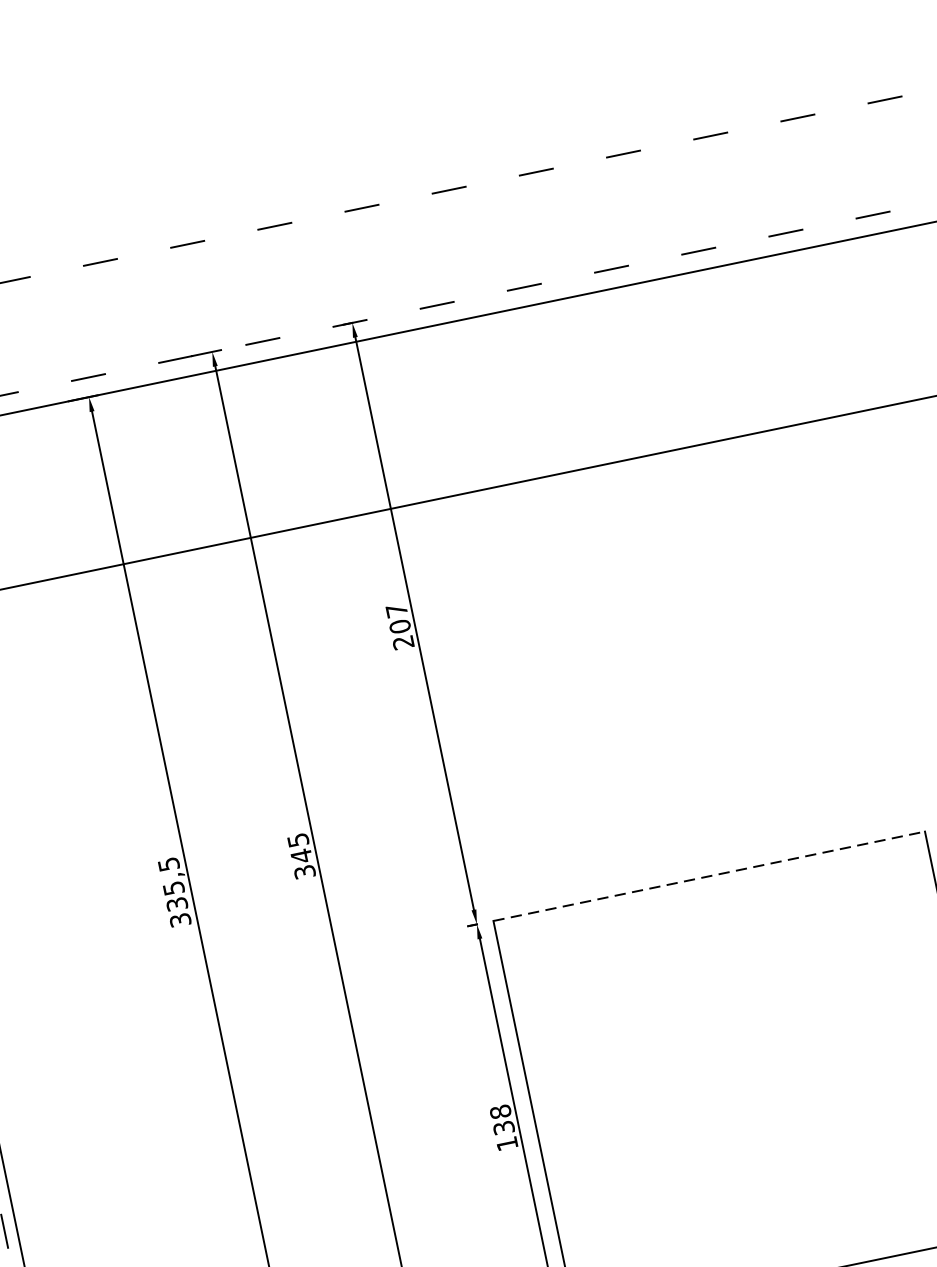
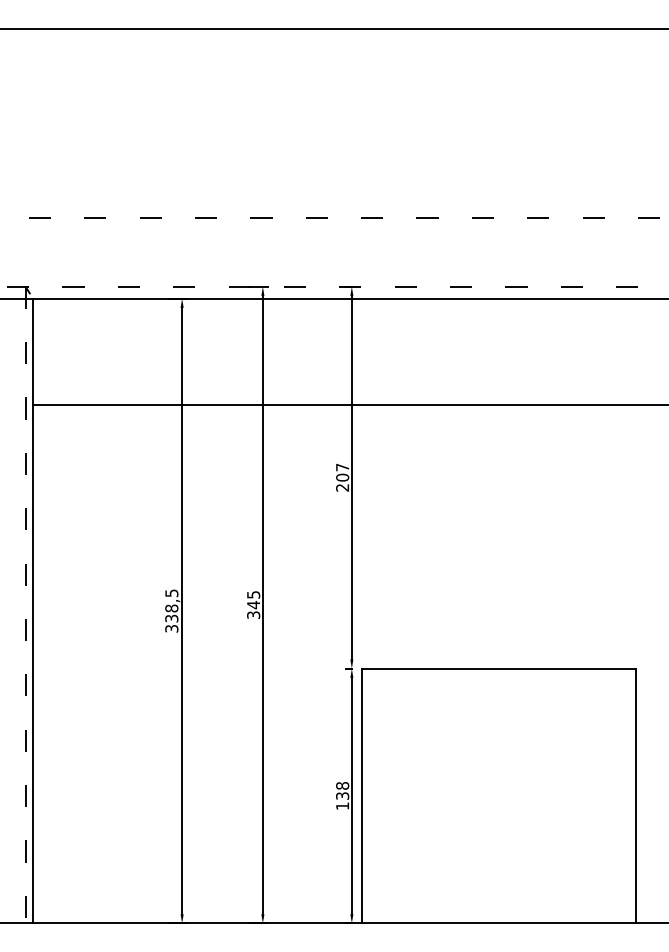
line: (709, 875) -> (499, 668), dashed -> solid
text: (173, 888) -> (171, 608), 335,5 -> 338,5

